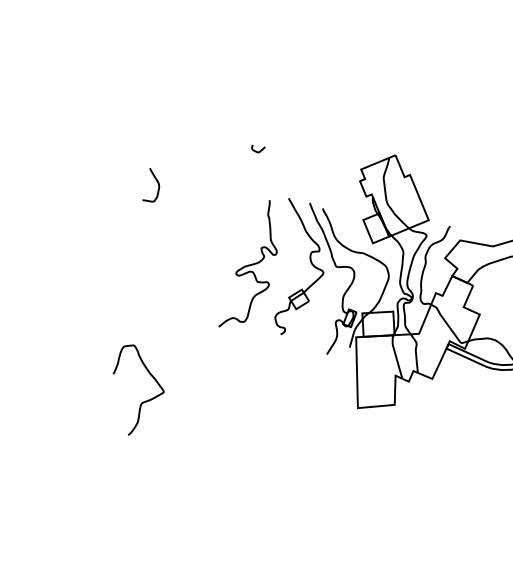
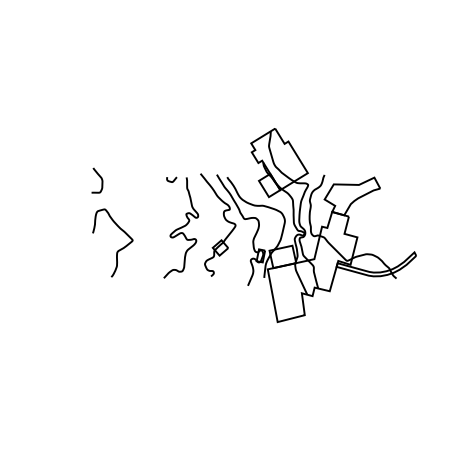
curve: (256, 149) -> (170, 180), moved
curve: (143, 400) -> (118, 249), moved

